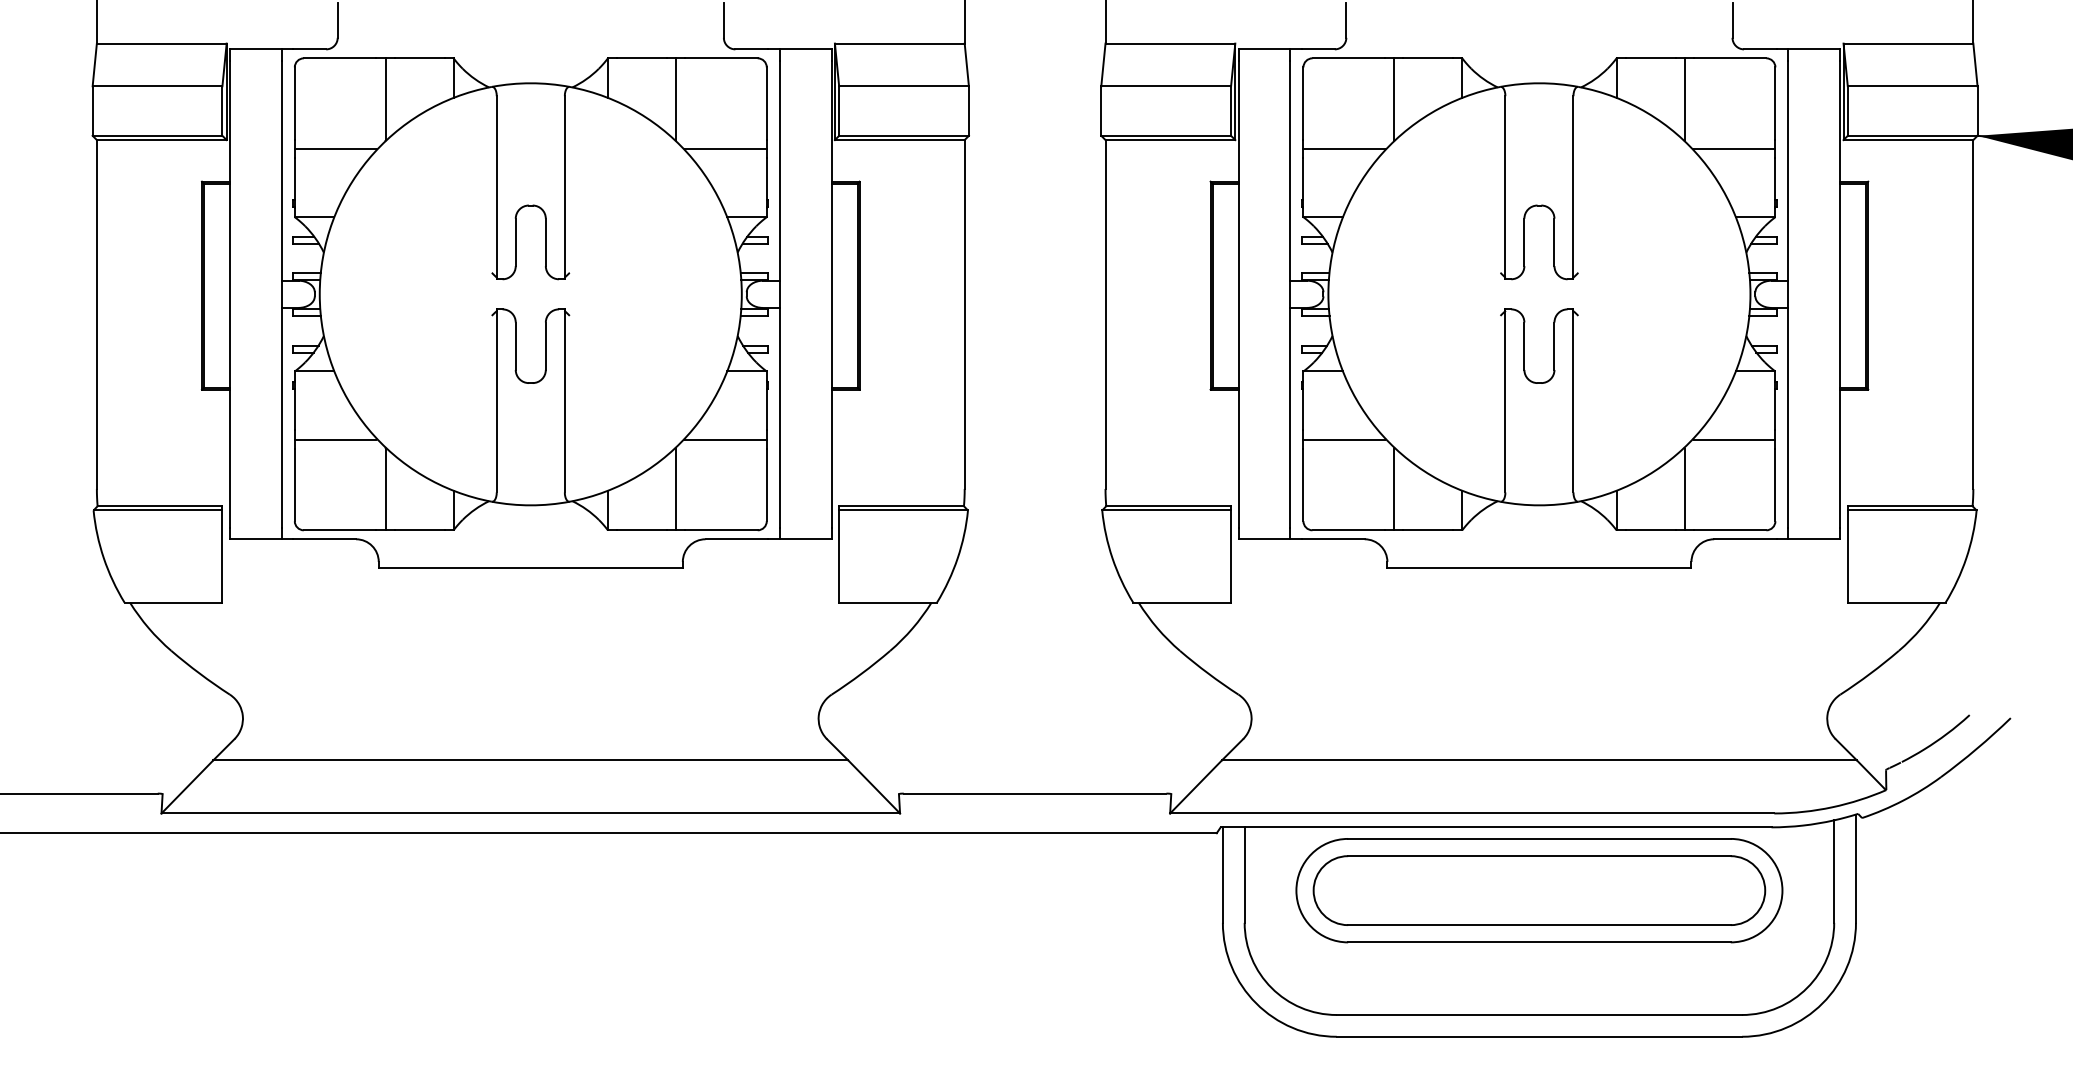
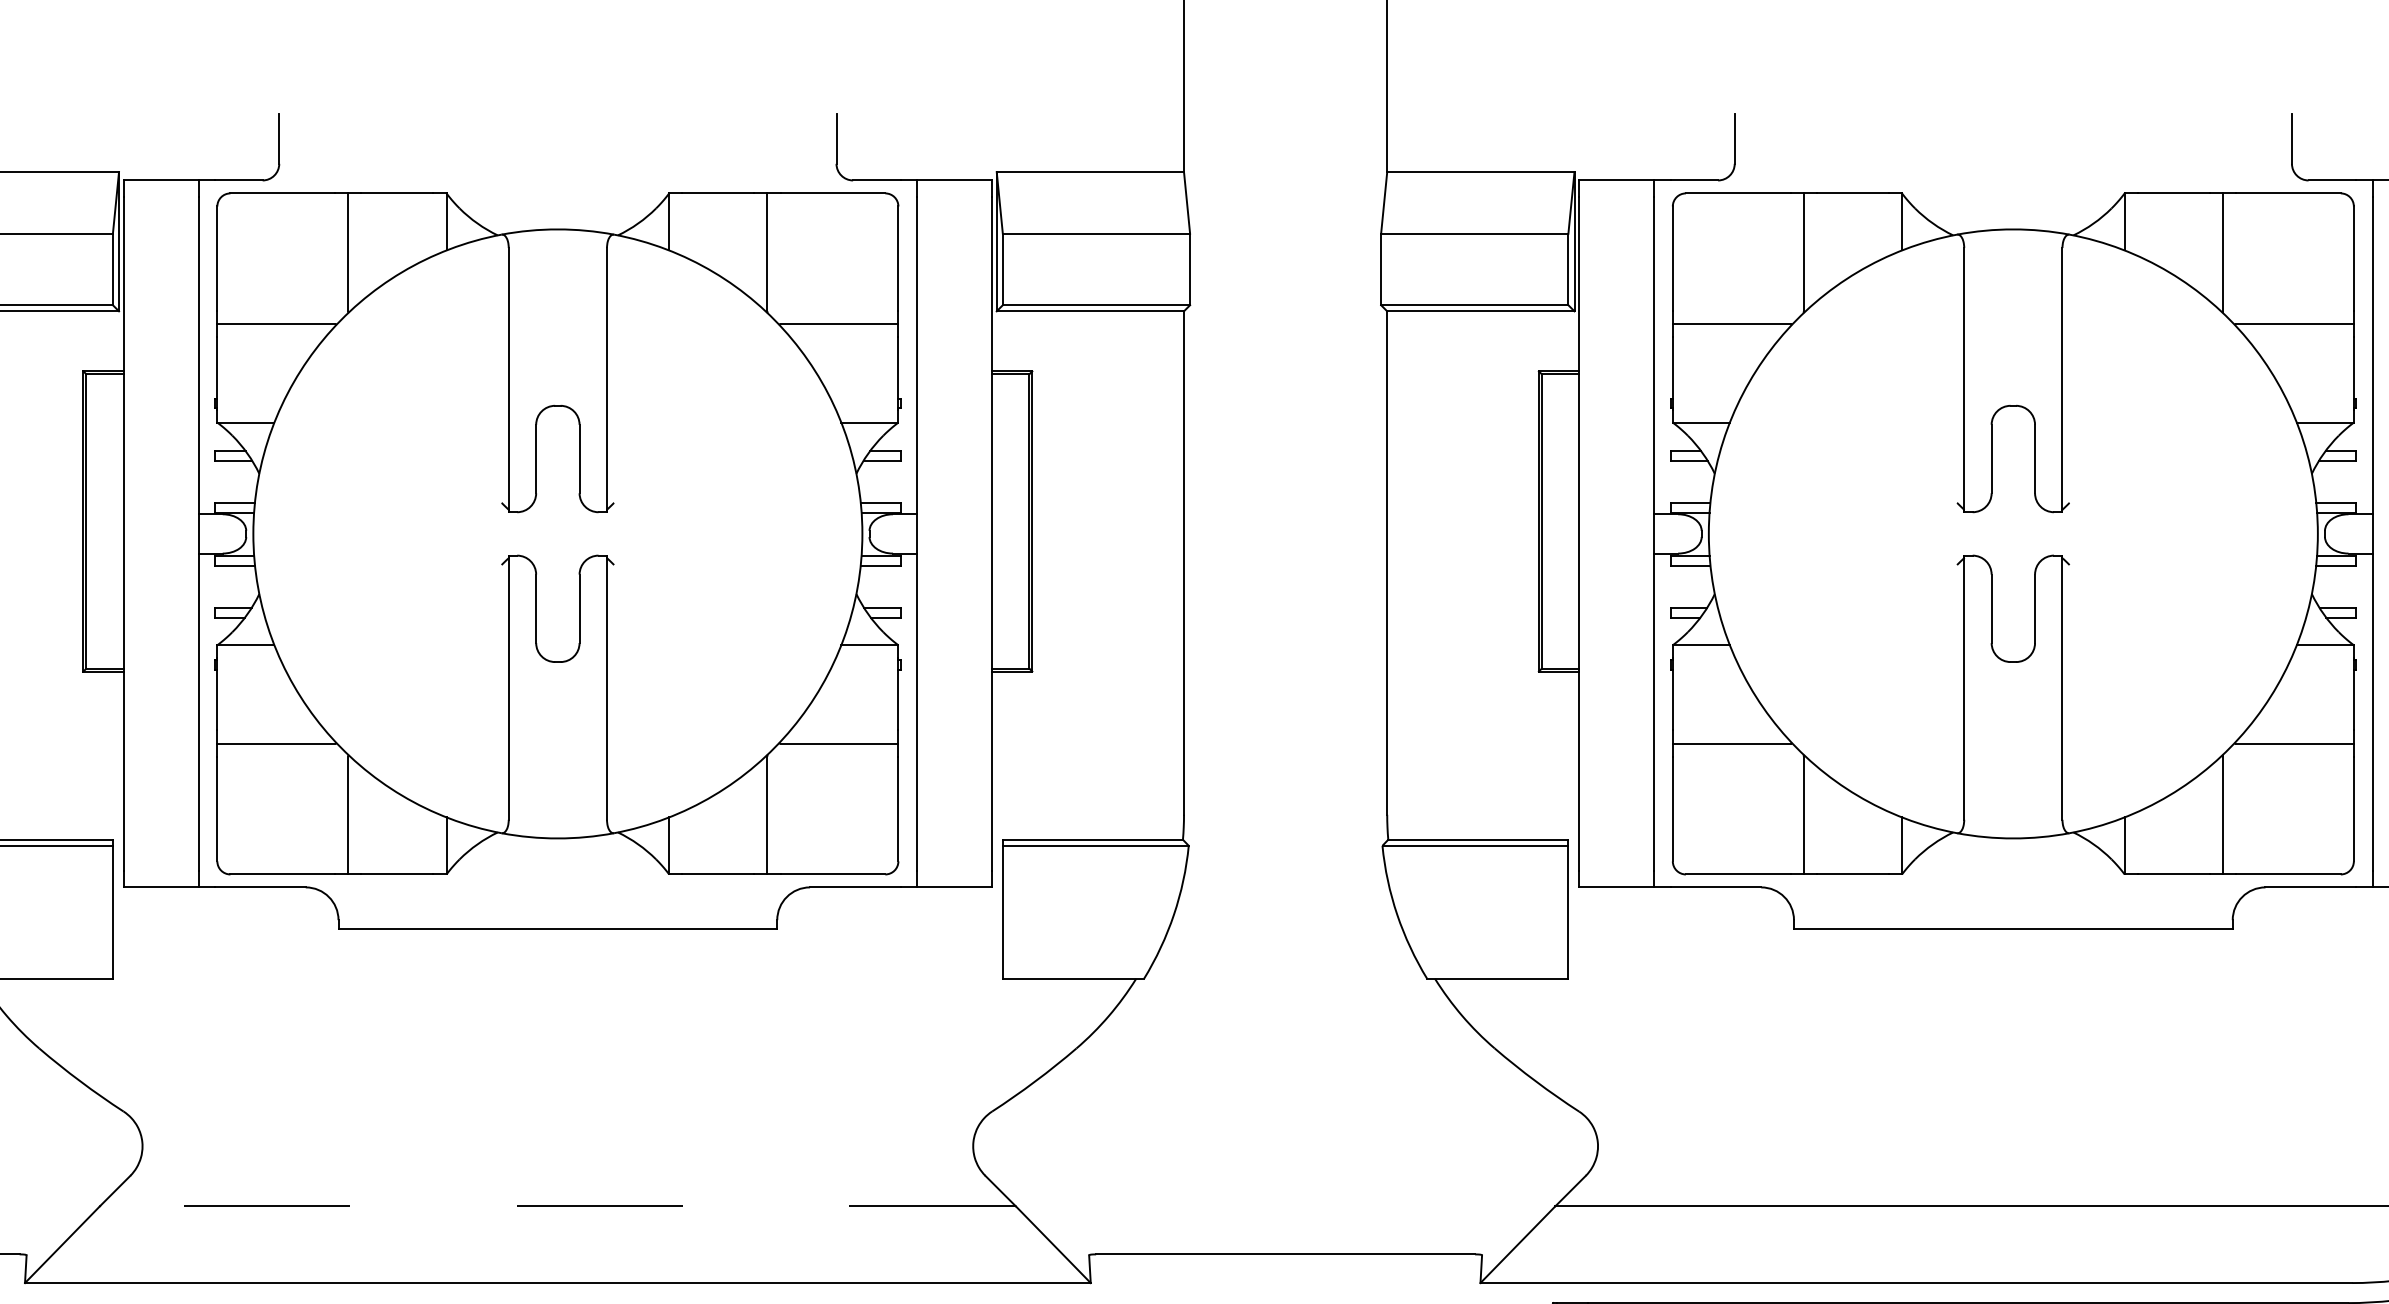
line: (530, 760) -> (557, 1206), solid -> dashed

